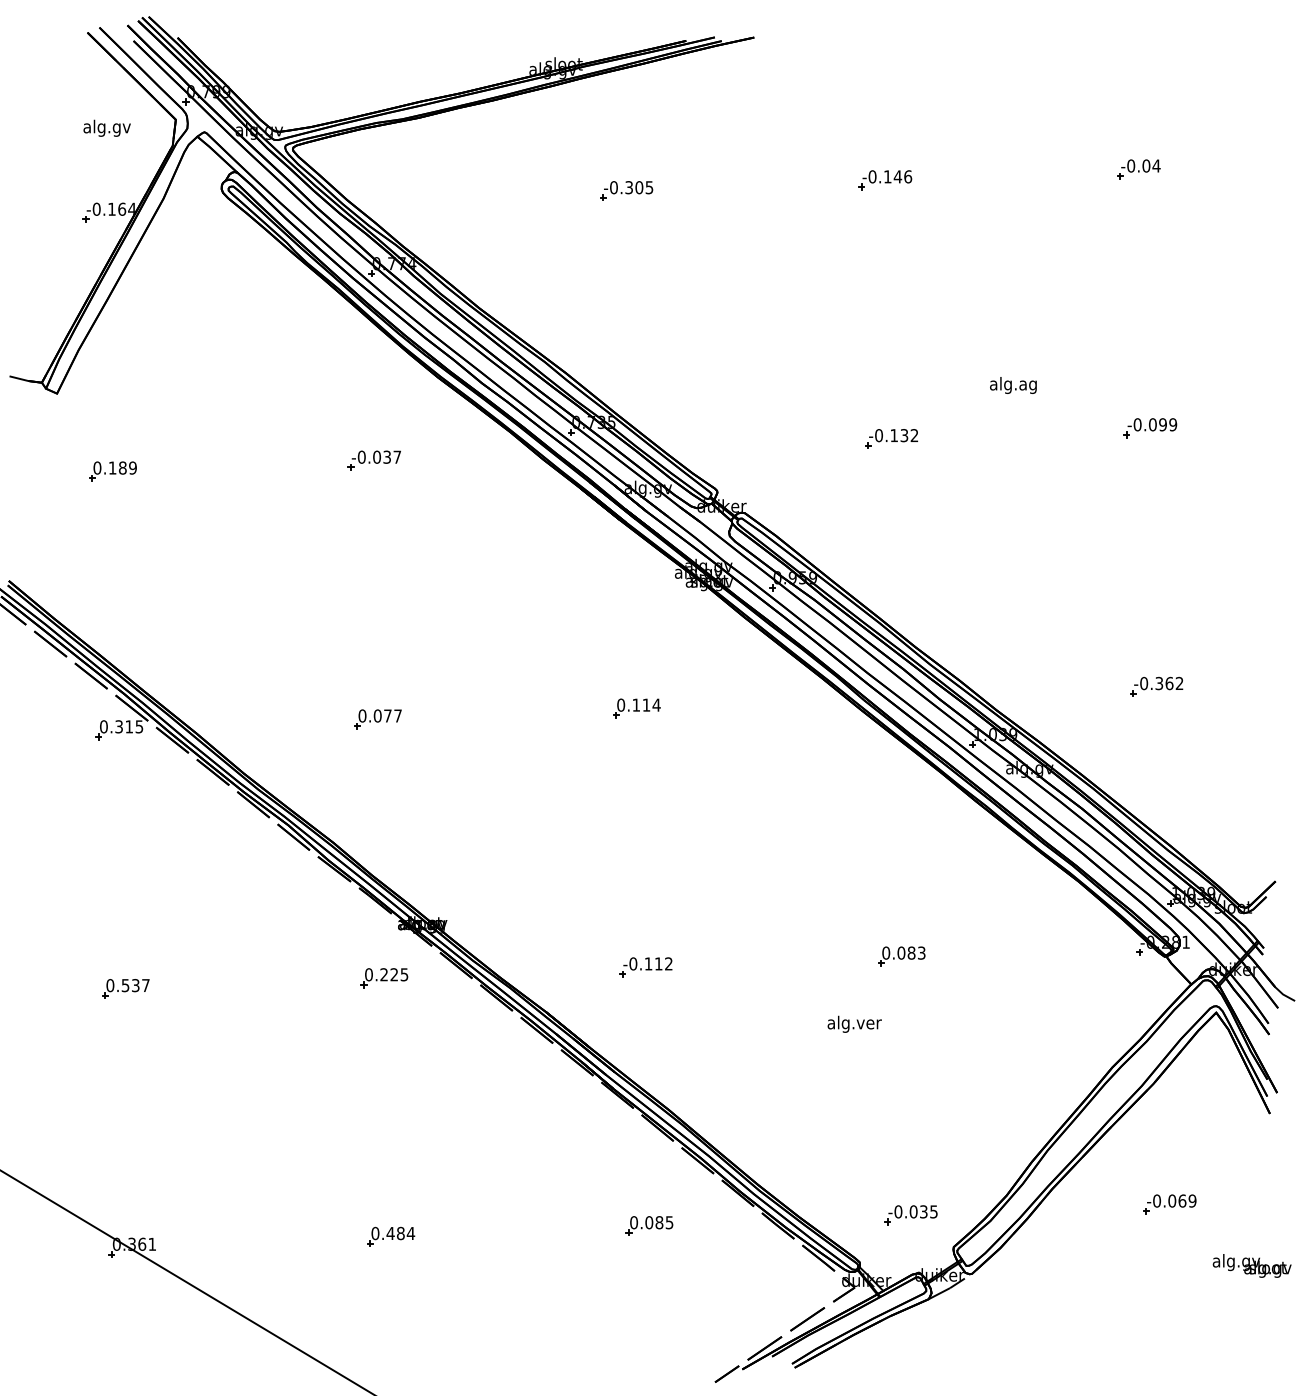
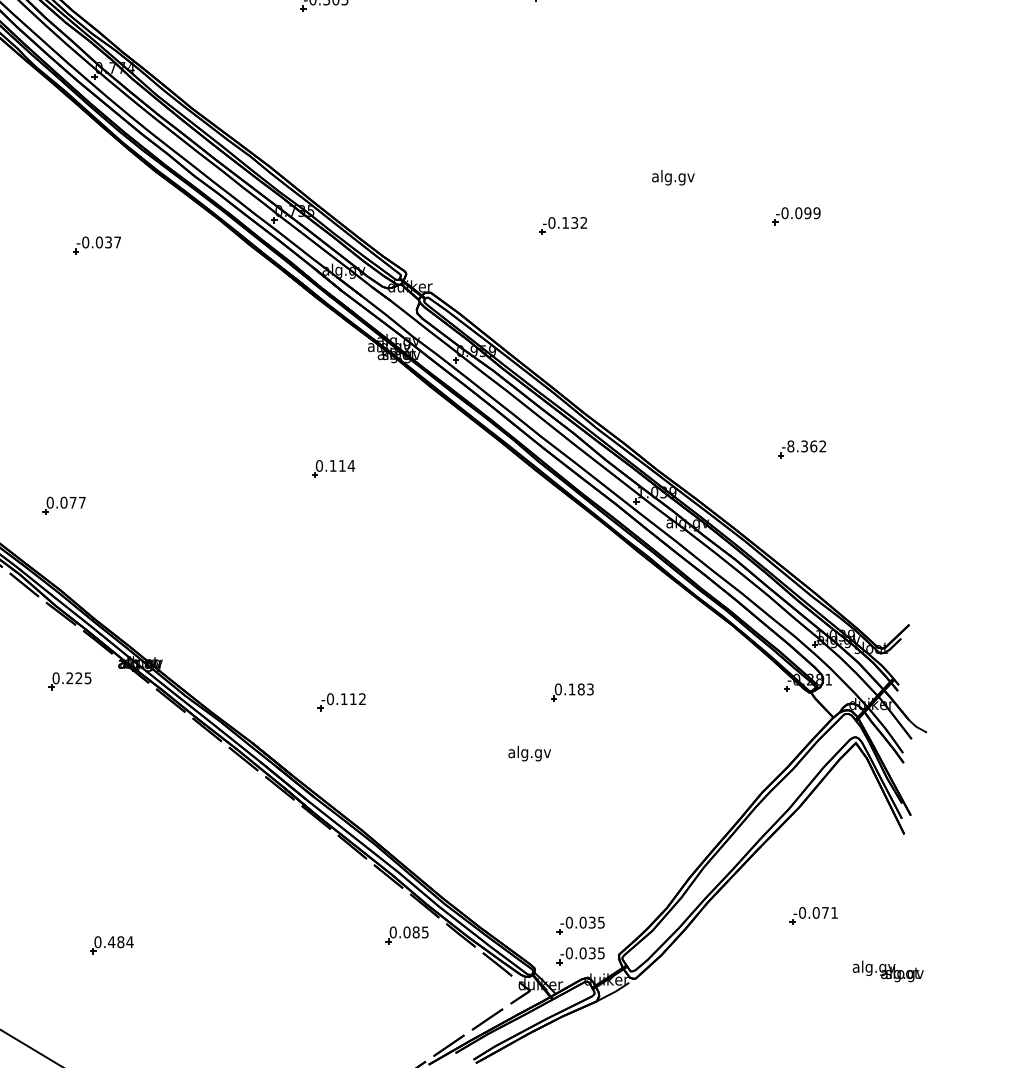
text: (1013, 385) -> (673, 177), alg.ag -> alg.gv
text: (1144, 683) -> (791, 446), -0.362 -> -8.362
part: (377, 719) -> (63, 505), moved
text: (901, 952) -> (572, 688), 0.083 -> 0.183
part: (384, 978) -> (70, 681), moved
text: (854, 1023) -> (529, 752), alg.ver -> alg.gv
text: (1187, 1200) -> (829, 912), -0.069 -> -0.071
part: (649, 1225) -> (407, 934), moved
part: (910, 1249) -> (580, 956), added

